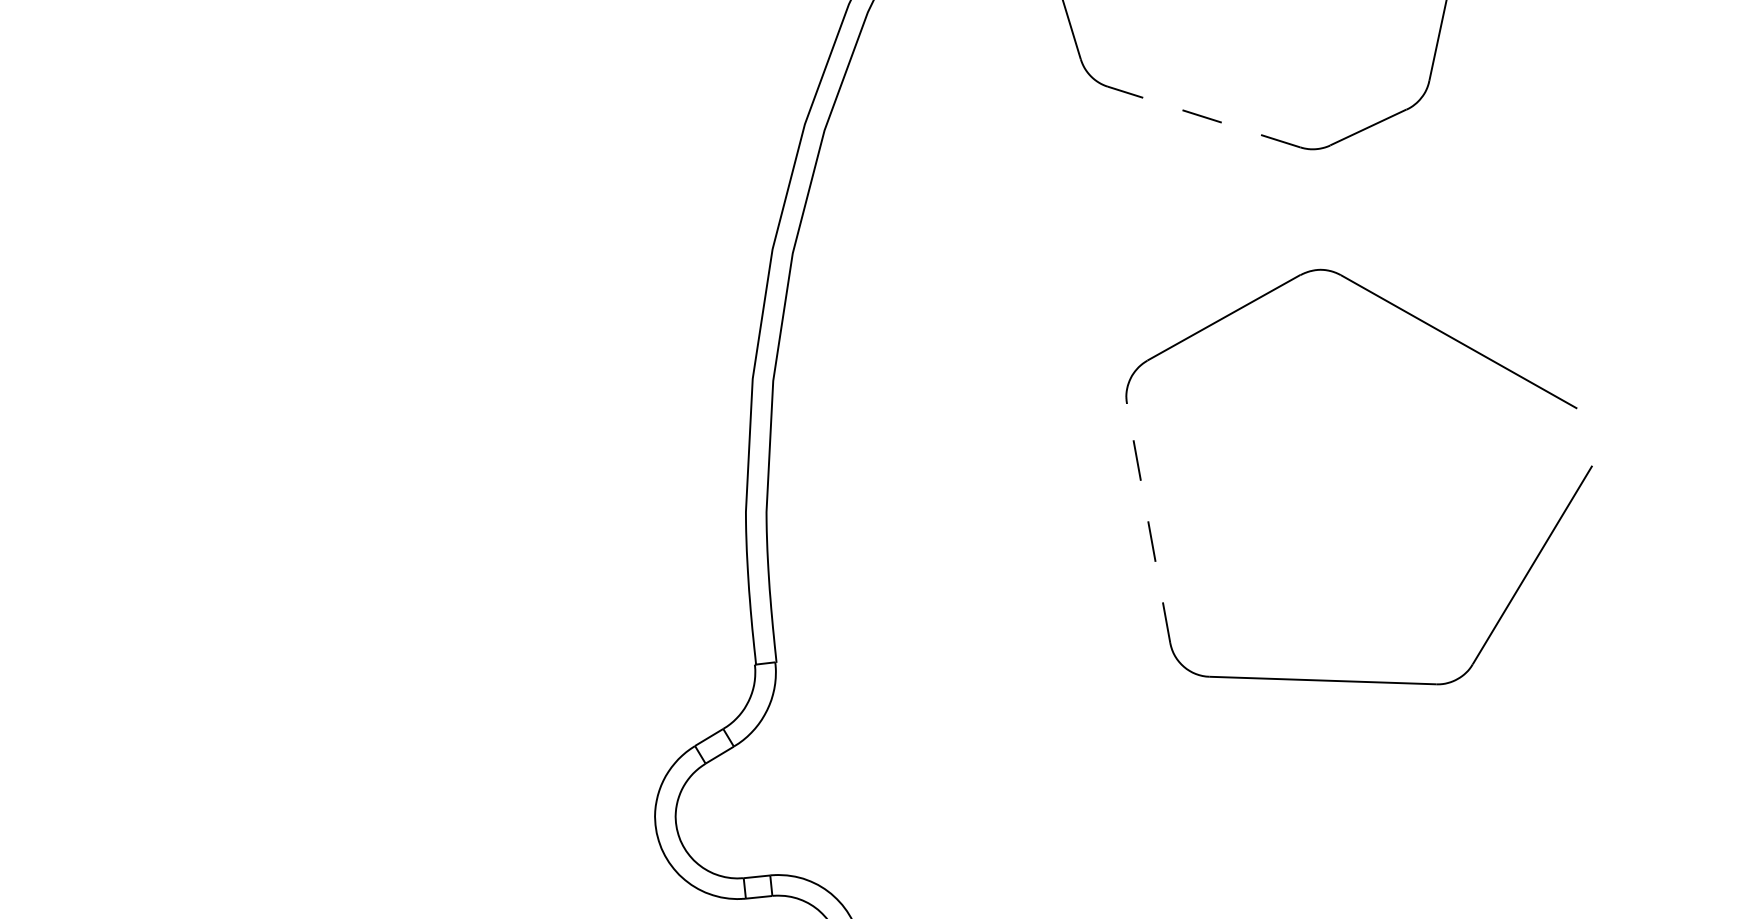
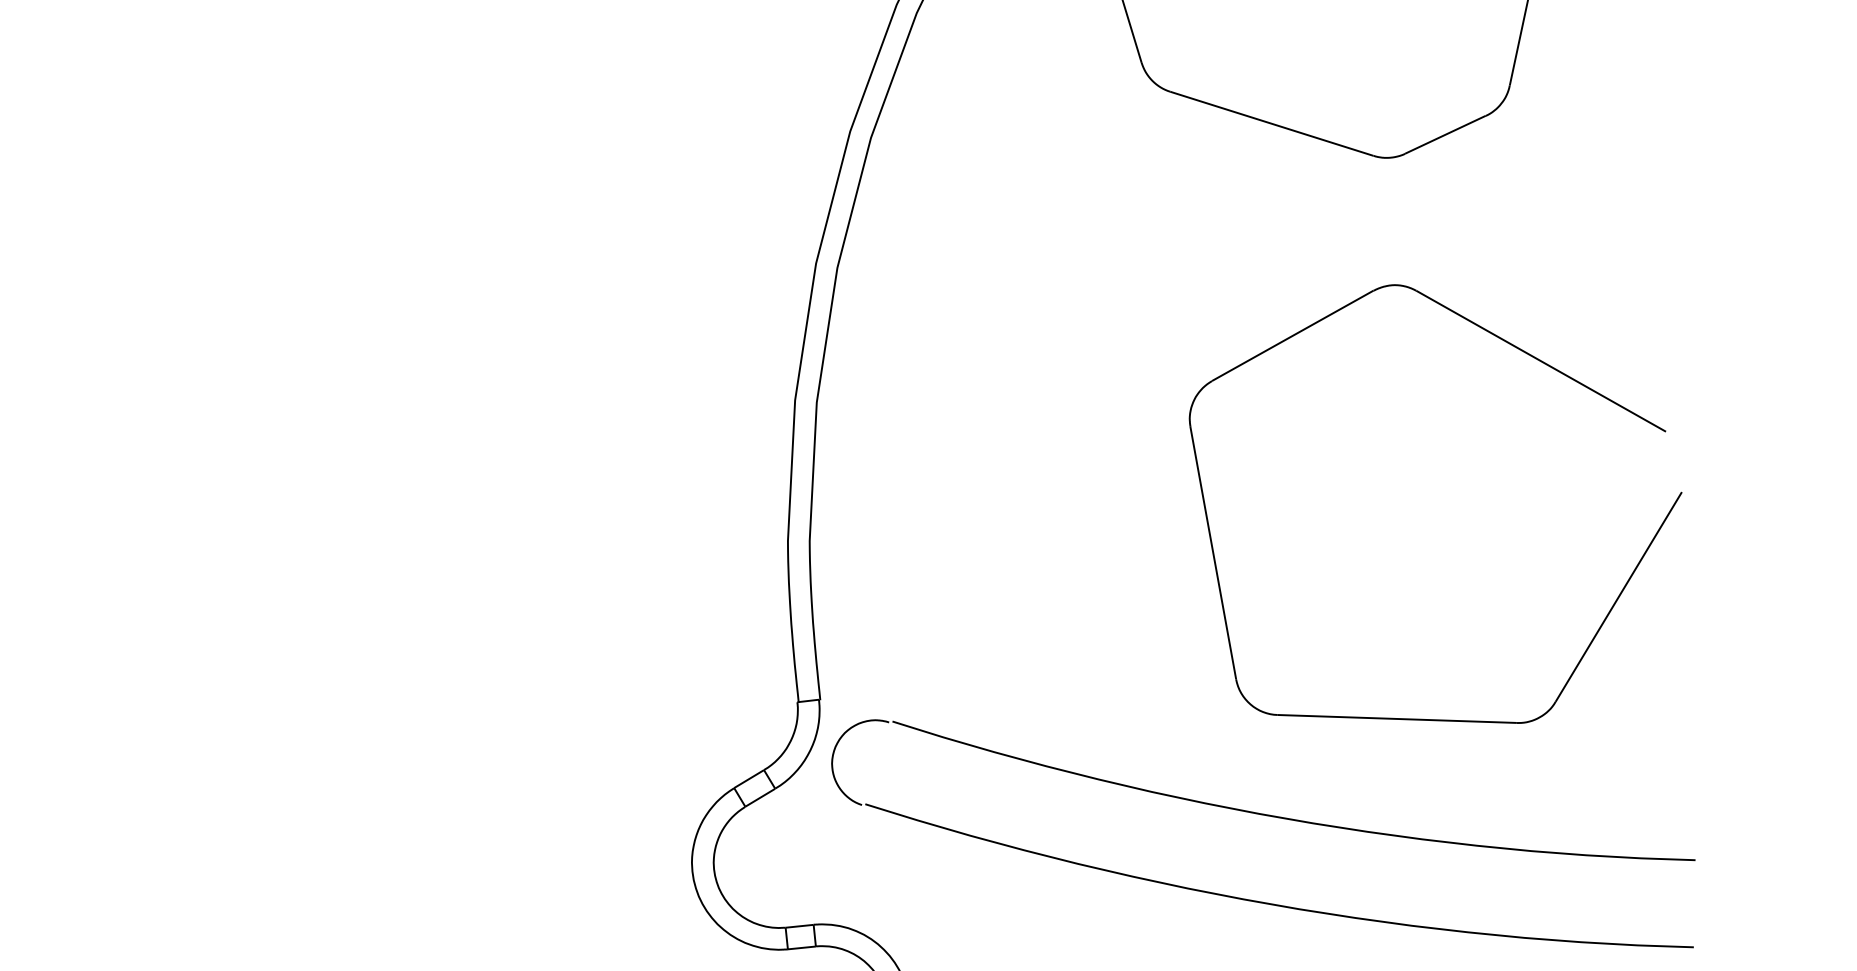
line: (1204, 117) -> (1272, 124), dashed -> solid
line: (1148, 522) -> (1213, 552), dashed -> solid
part: (1196, 772) -> (1263, 816), added

